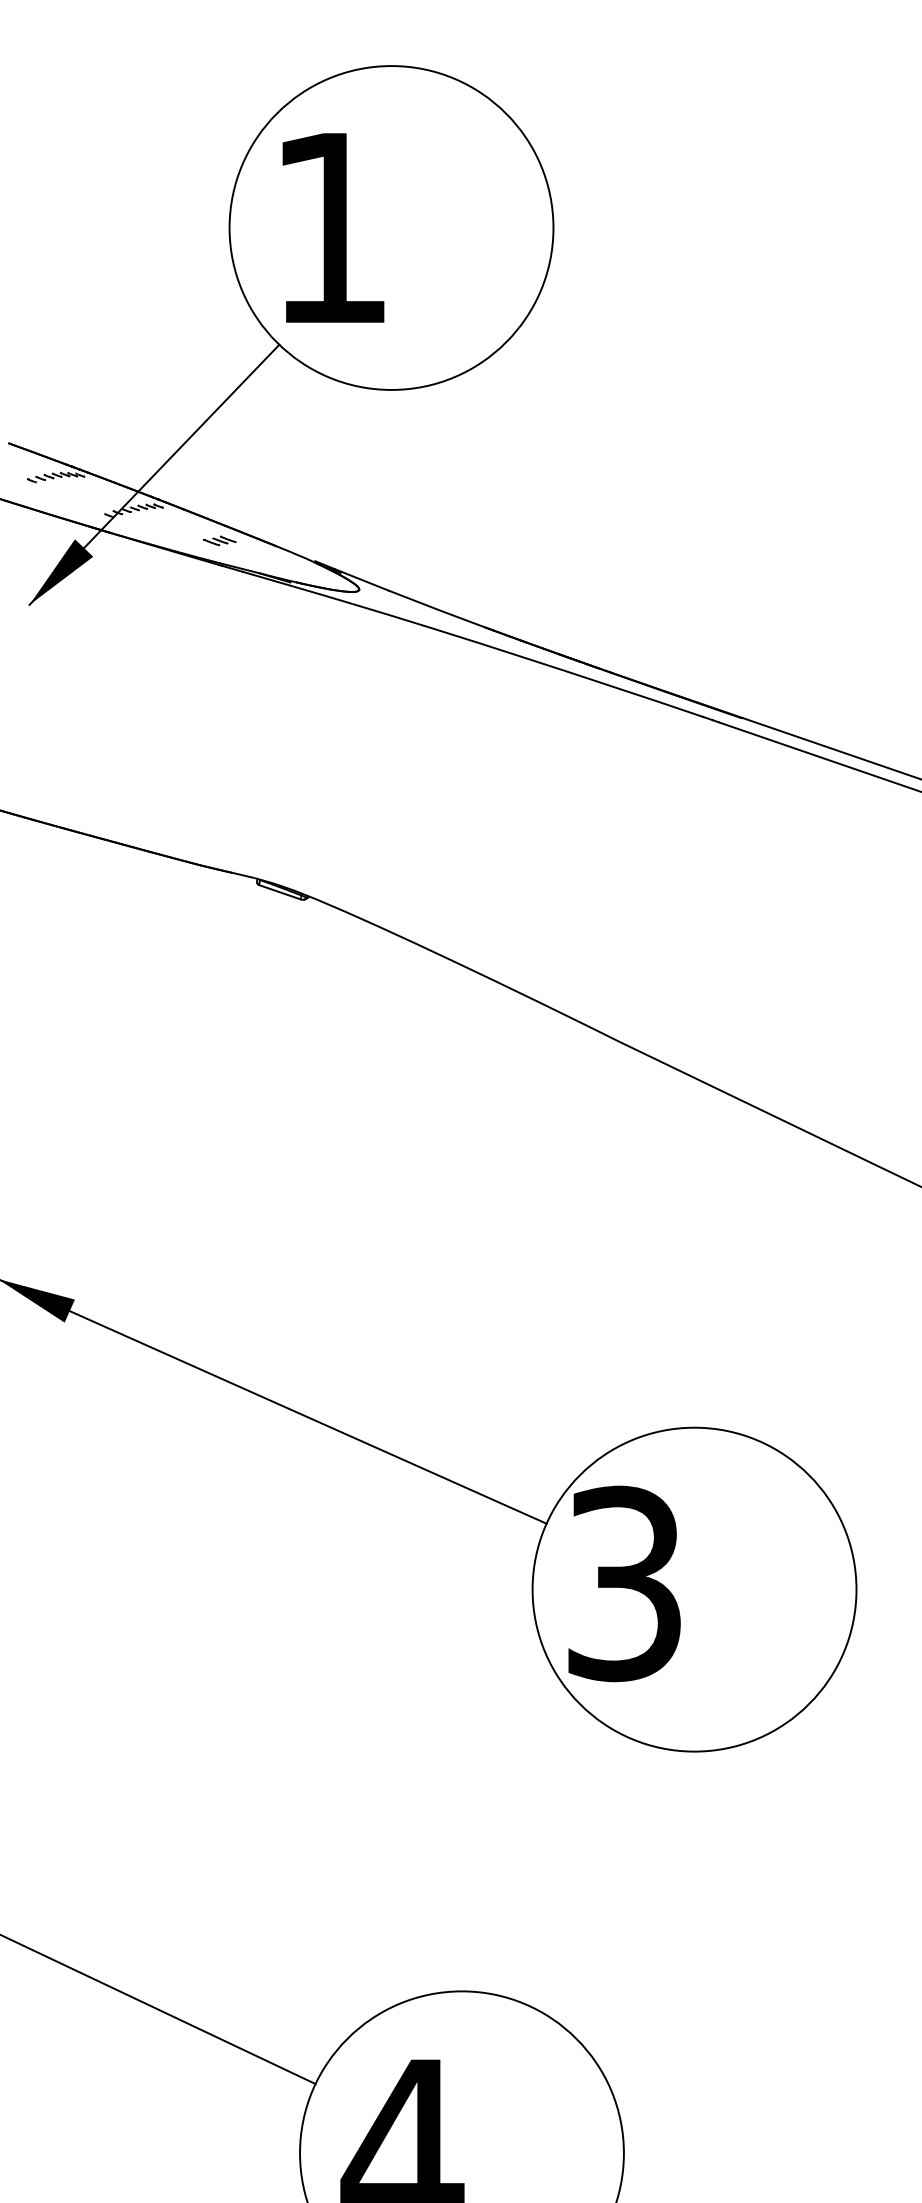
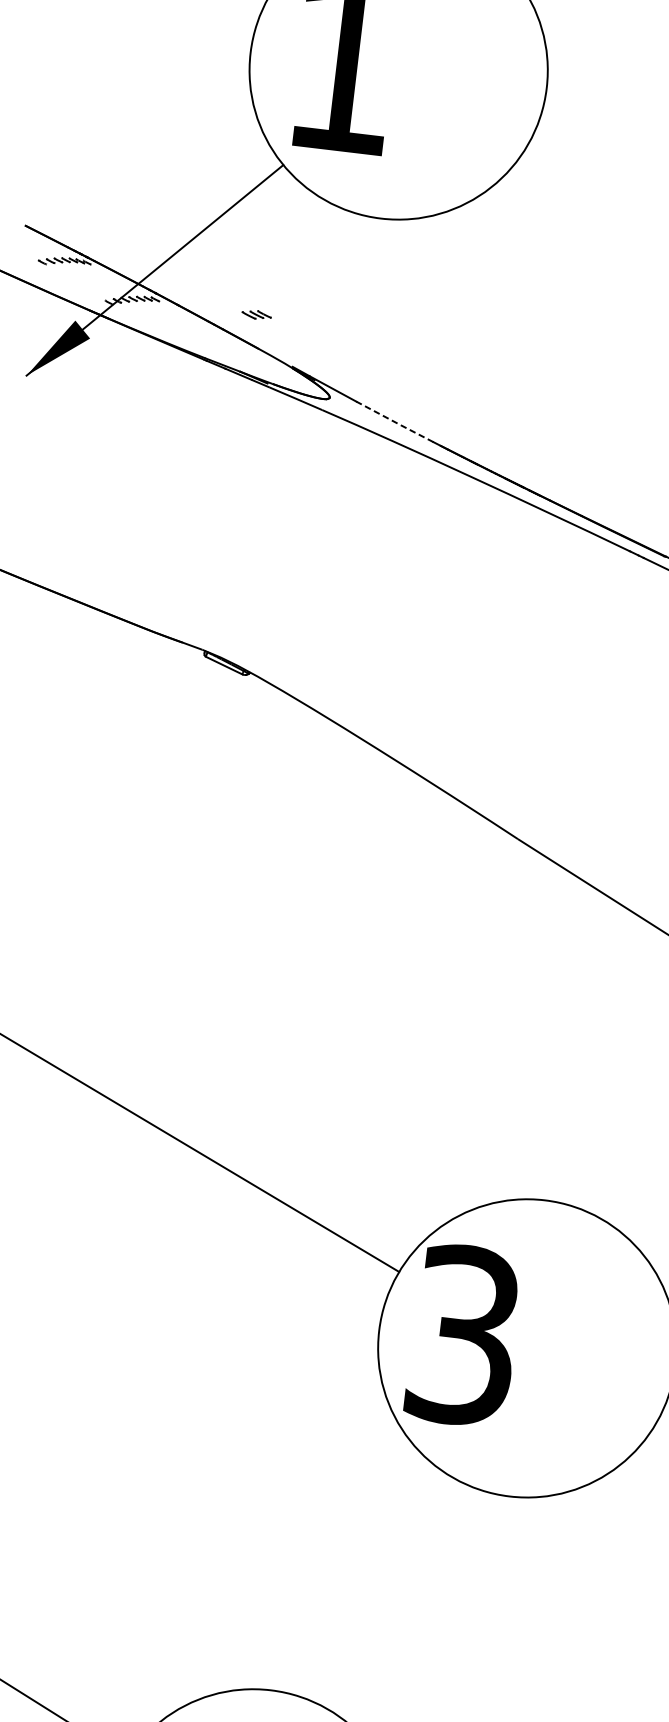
part: (219, 540) -> (256, 314), moved
line: (433, 607) -> (395, 422), solid -> dashed

